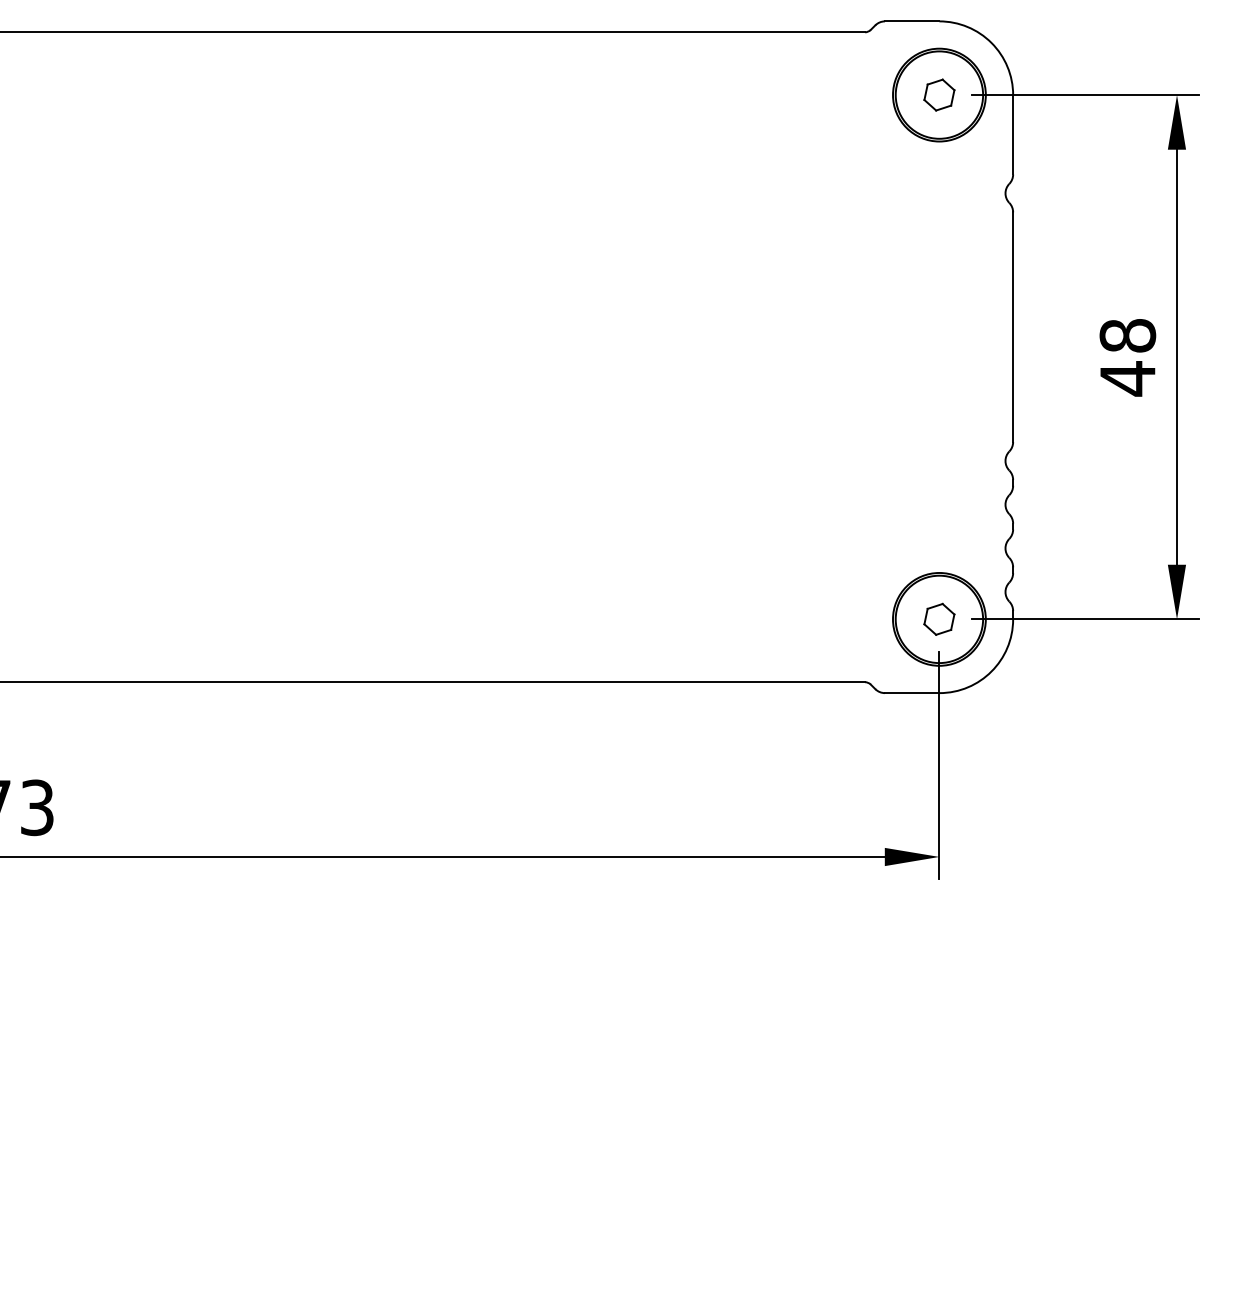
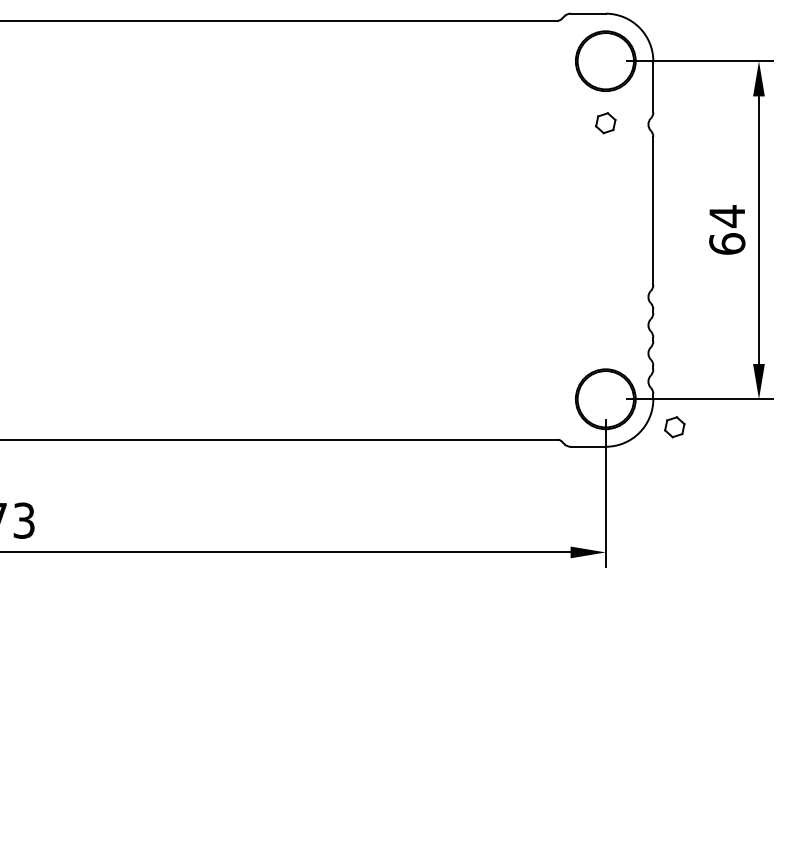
part: (938, 95) -> (605, 123), moved
text: (1128, 357) -> (727, 230), 48 -> 64
part: (938, 619) -> (674, 427), moved

